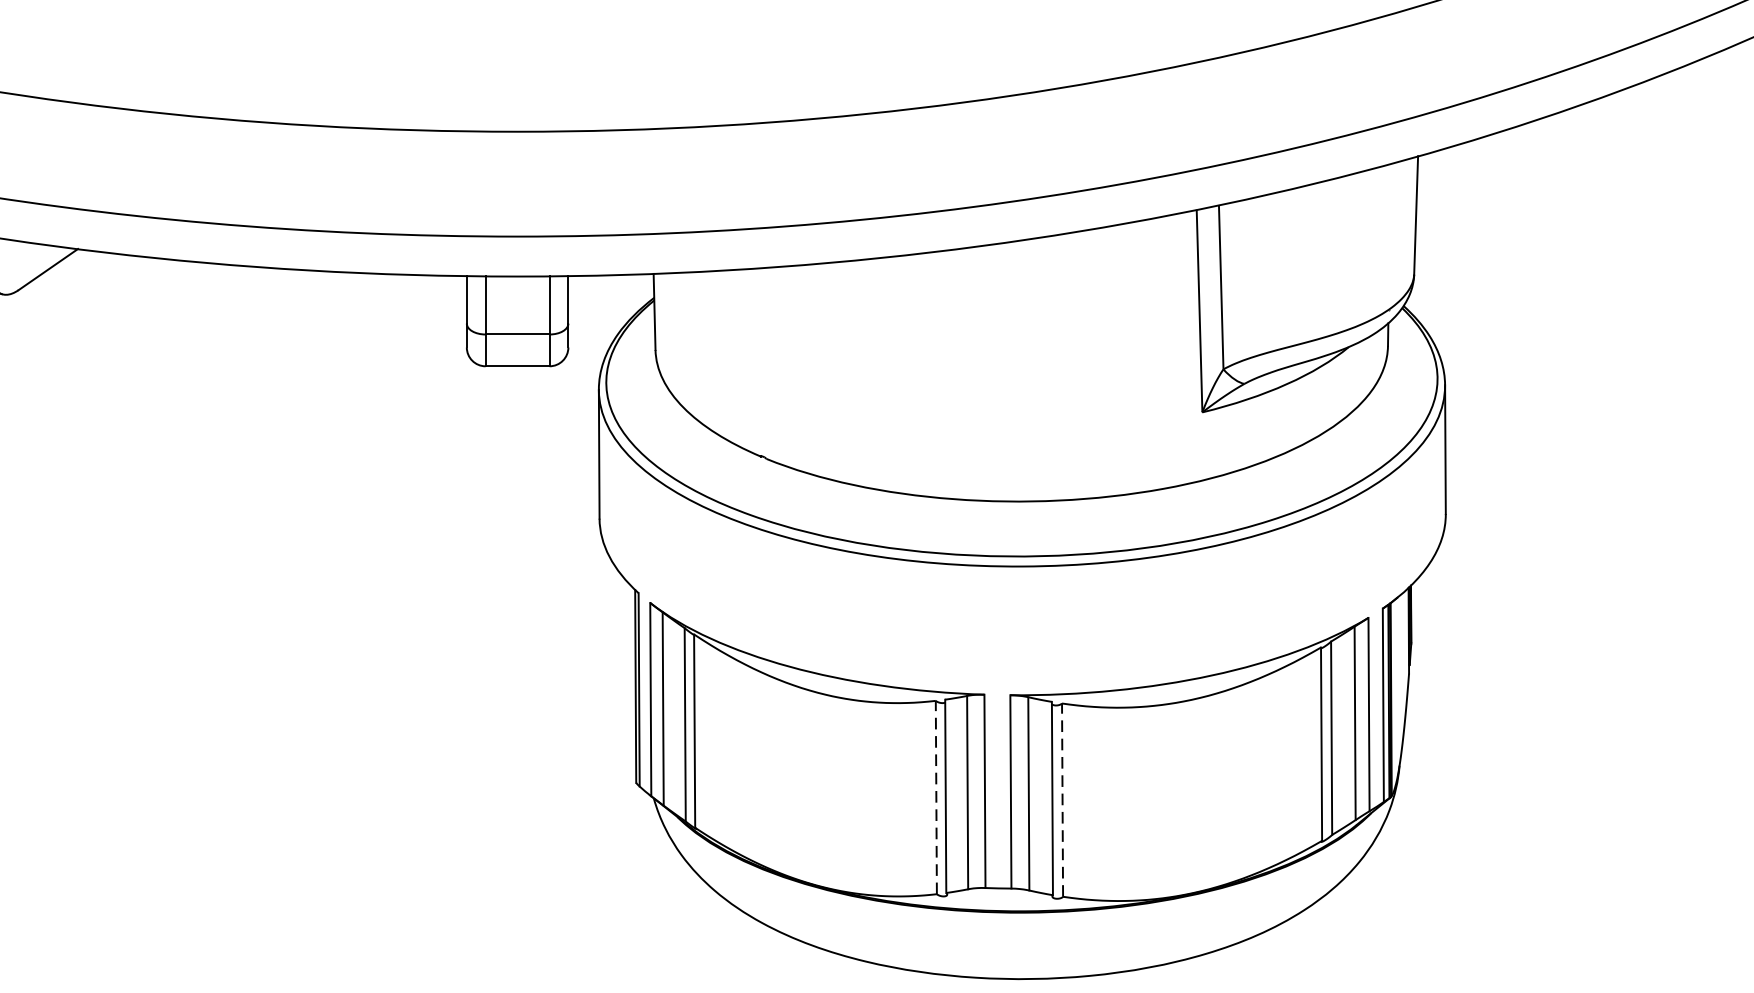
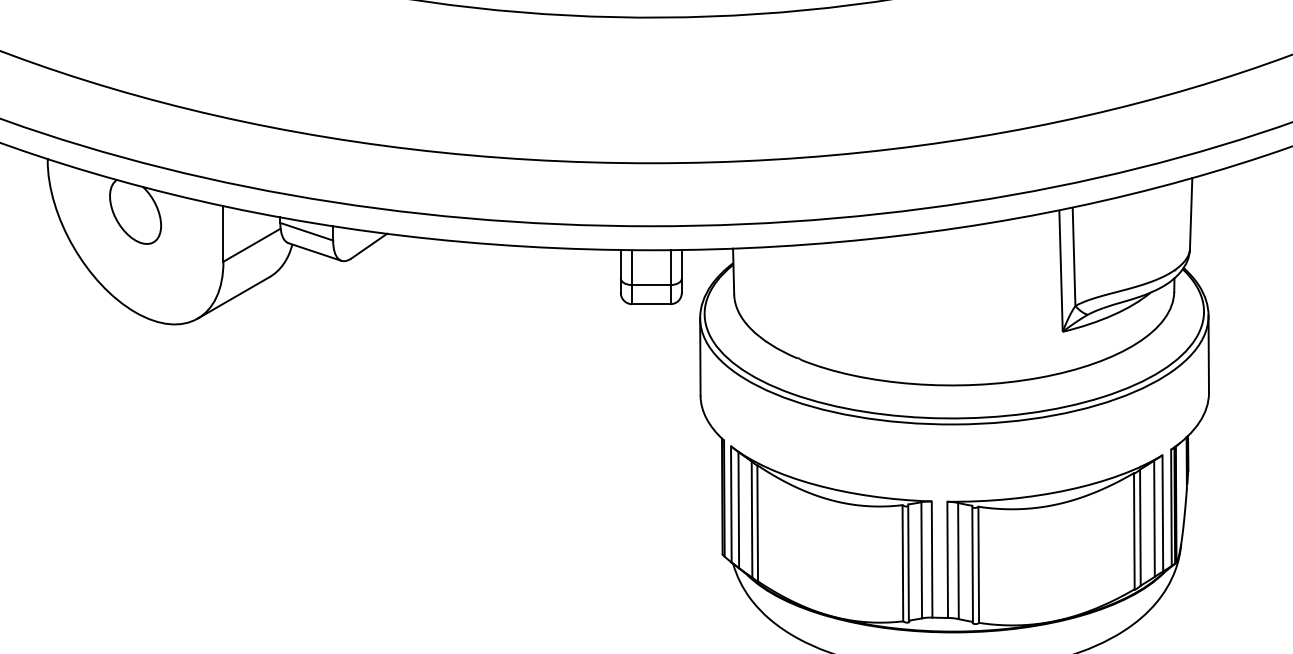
line: (935, 796) -> (902, 562), dashed -> solid
line: (1062, 799) -> (978, 564), dashed -> solid

